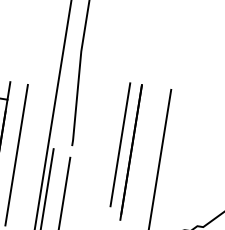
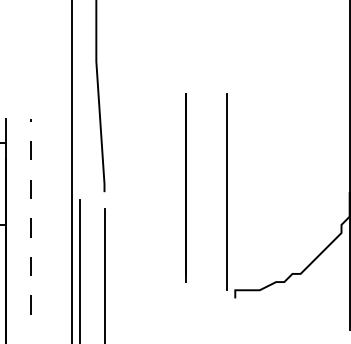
line: (120, 144) -> (169, 179), removed
line: (16, 155) -> (30, 216), solid -> dashed

